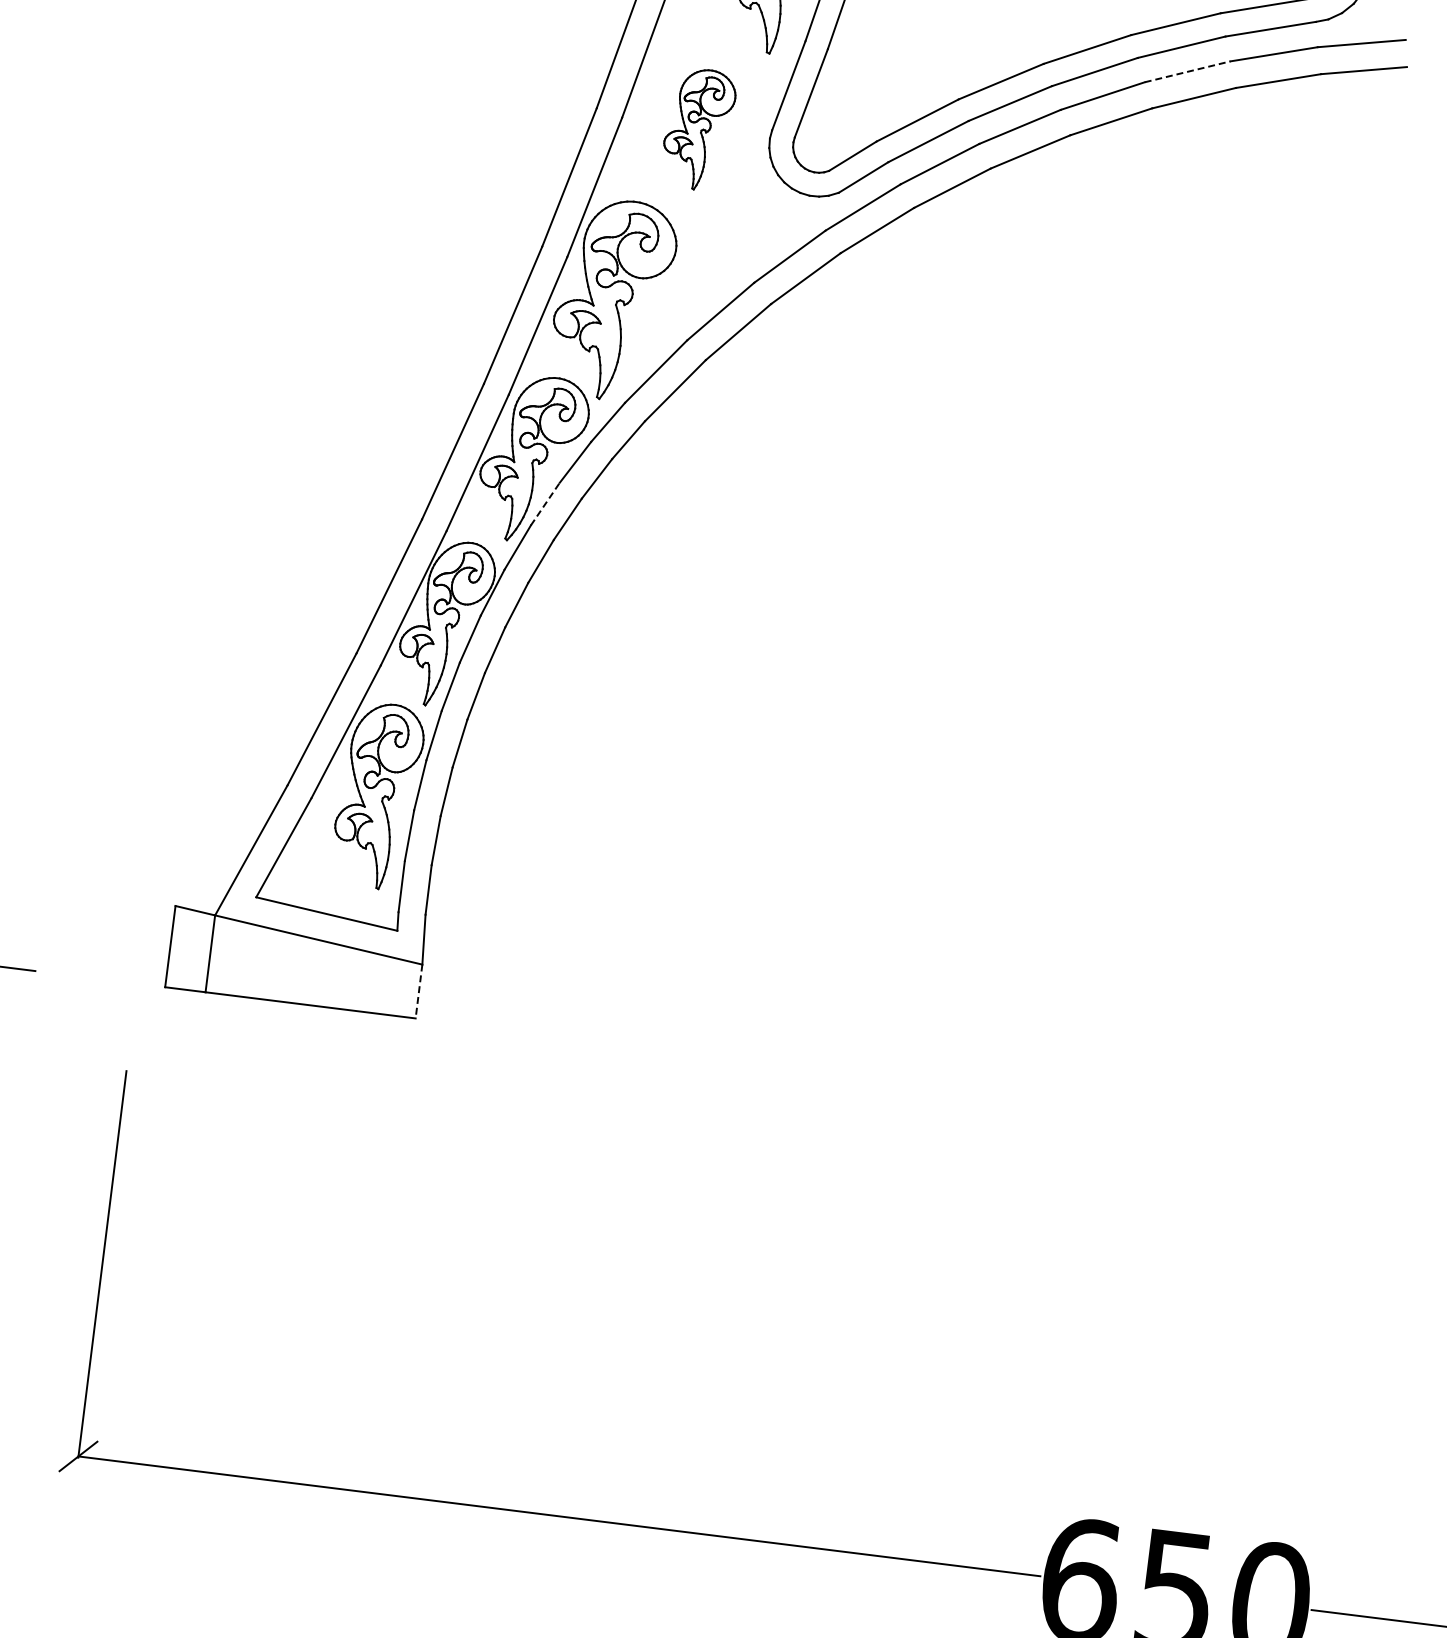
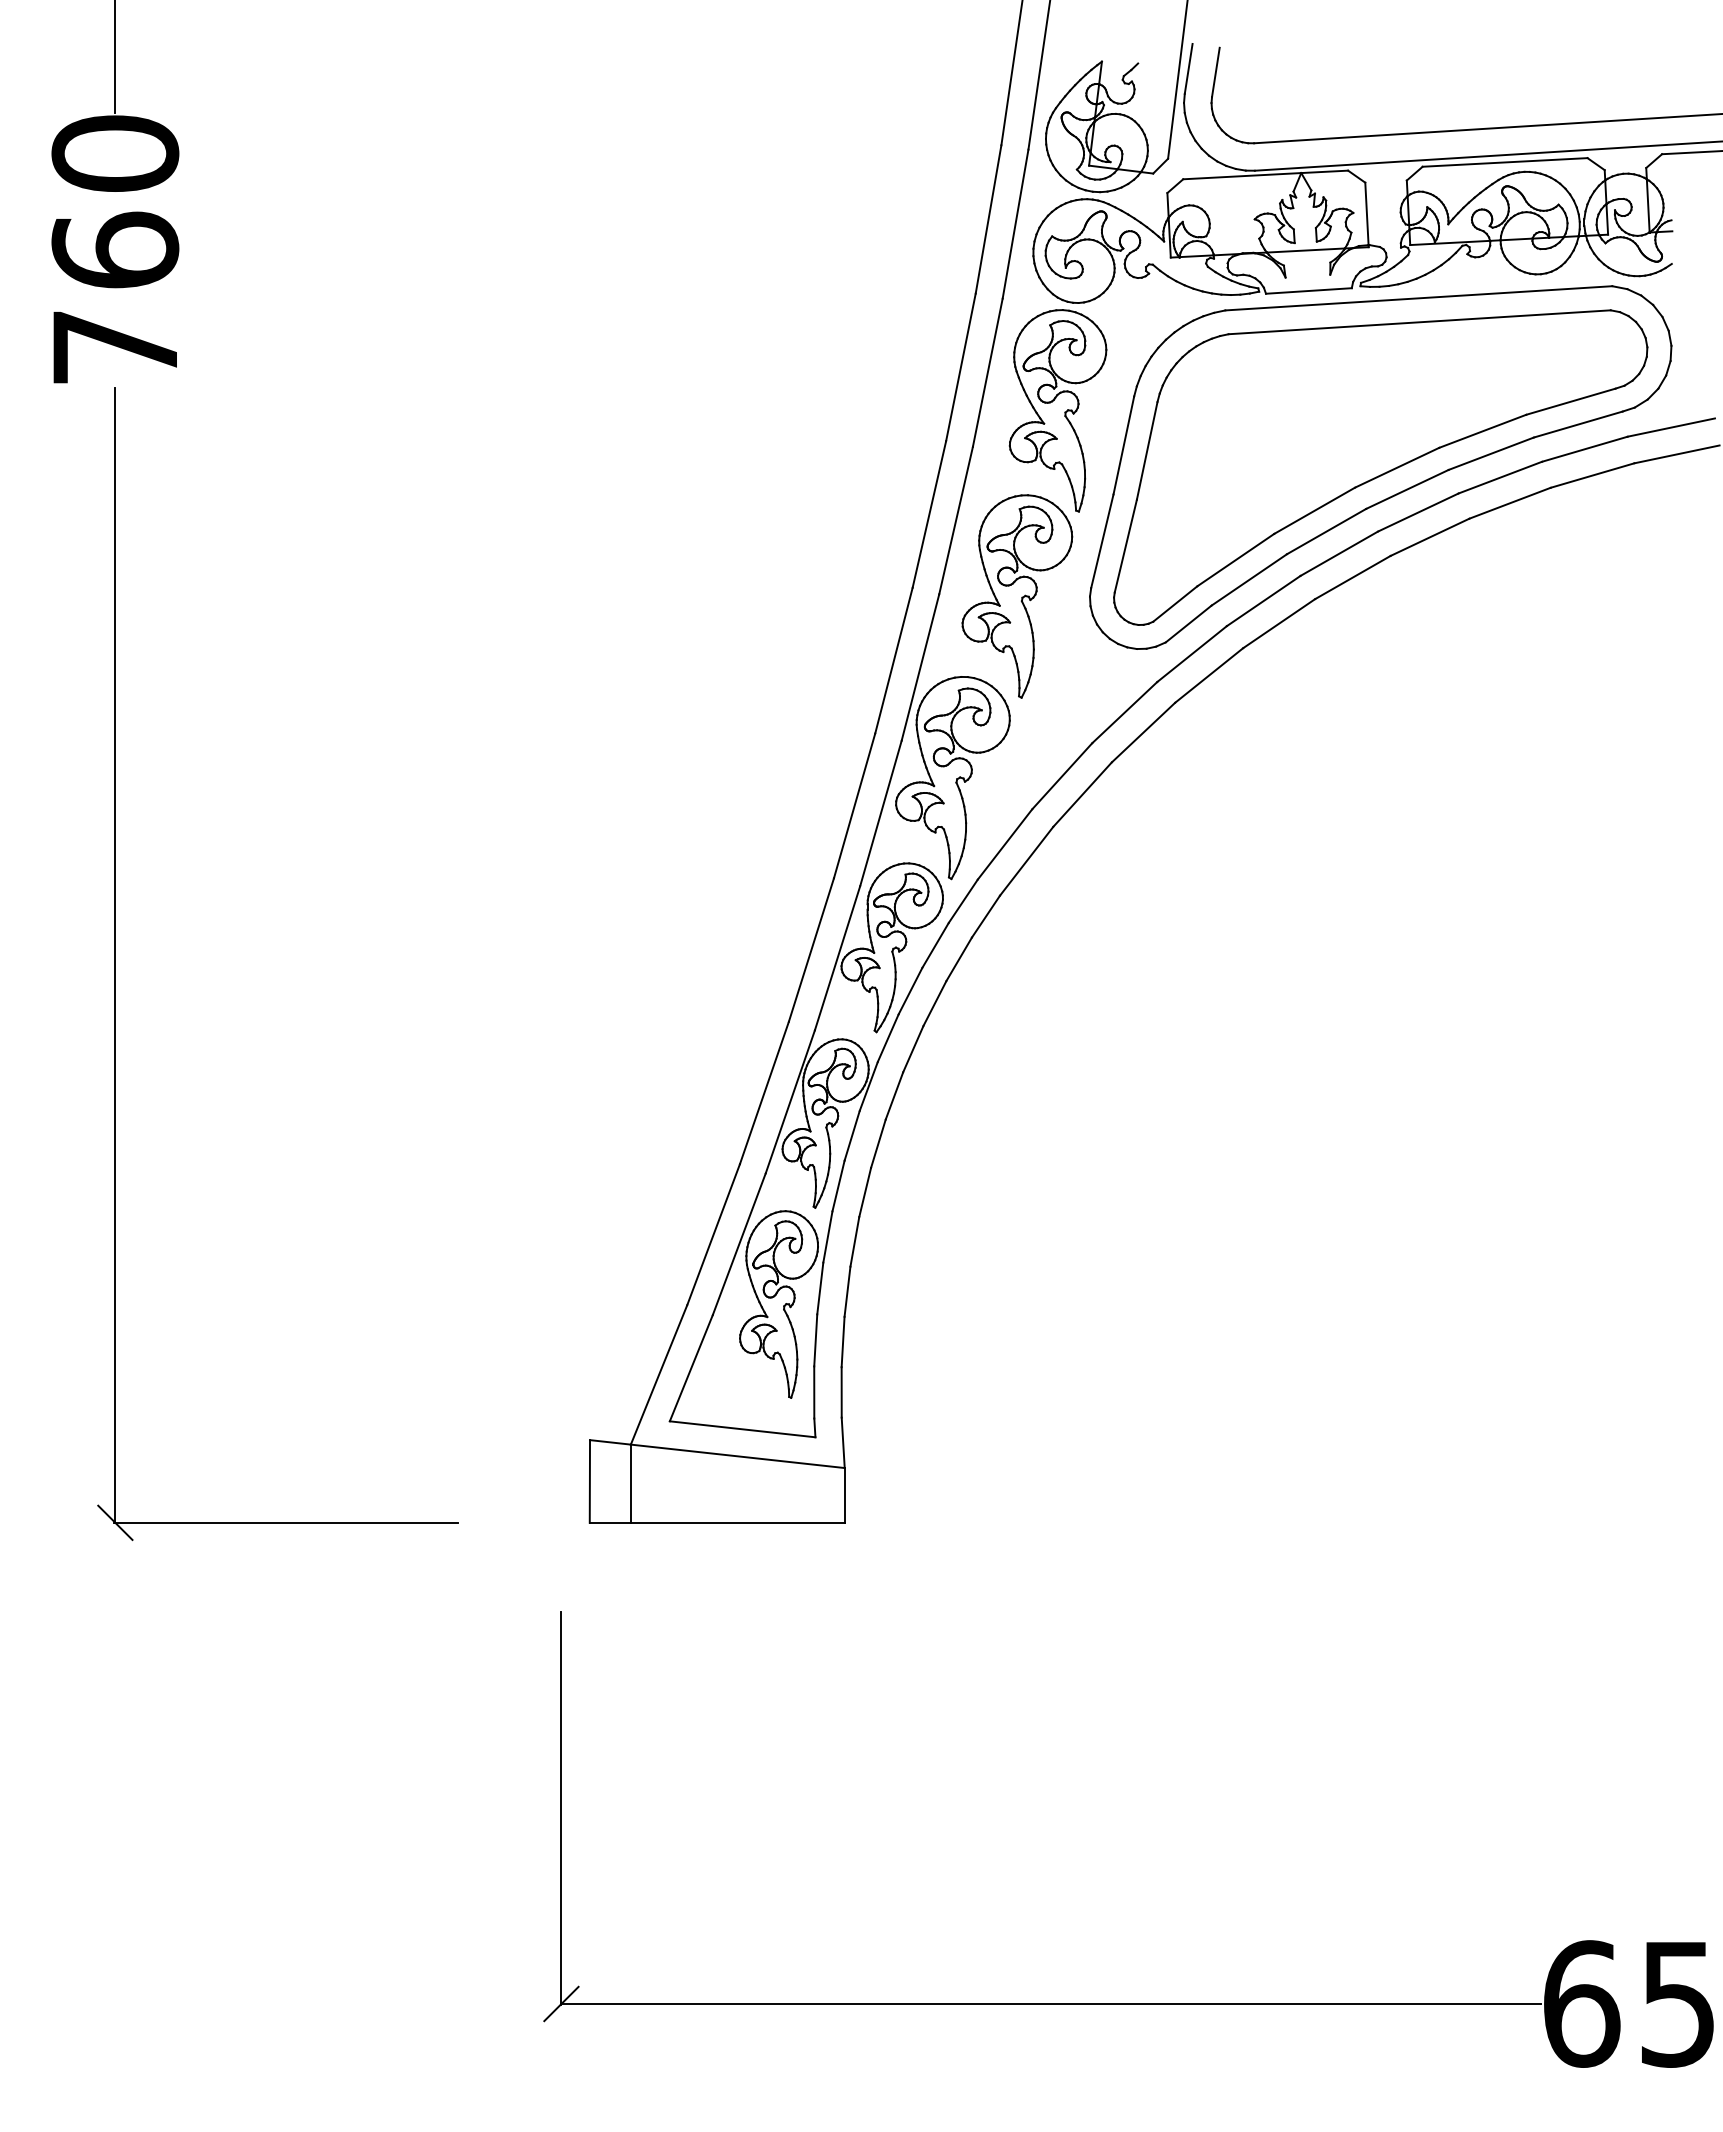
line: (1187, 71) -> (1500, 477), dashed -> solid
part: (698, 129) -> (1017, 596), size x1.67
line: (545, 503) -> (910, 990), dashed -> solid
line: (418, 991) -> (844, 1495), dashed -> solid

